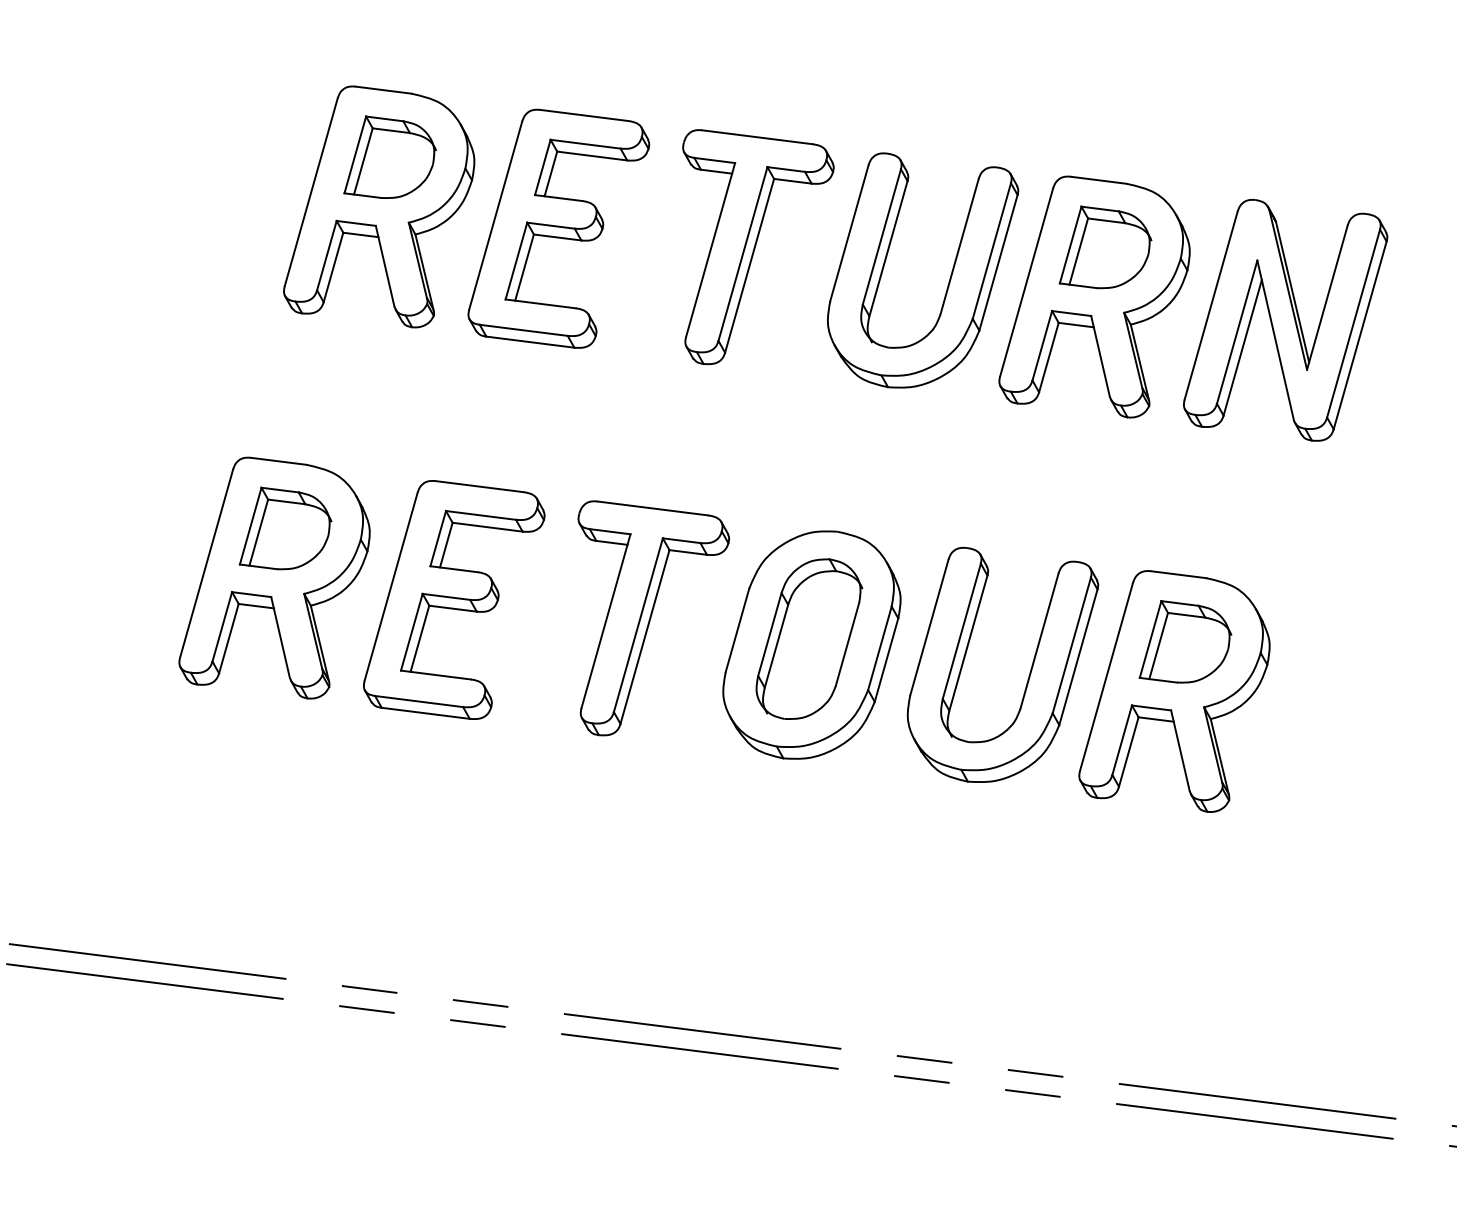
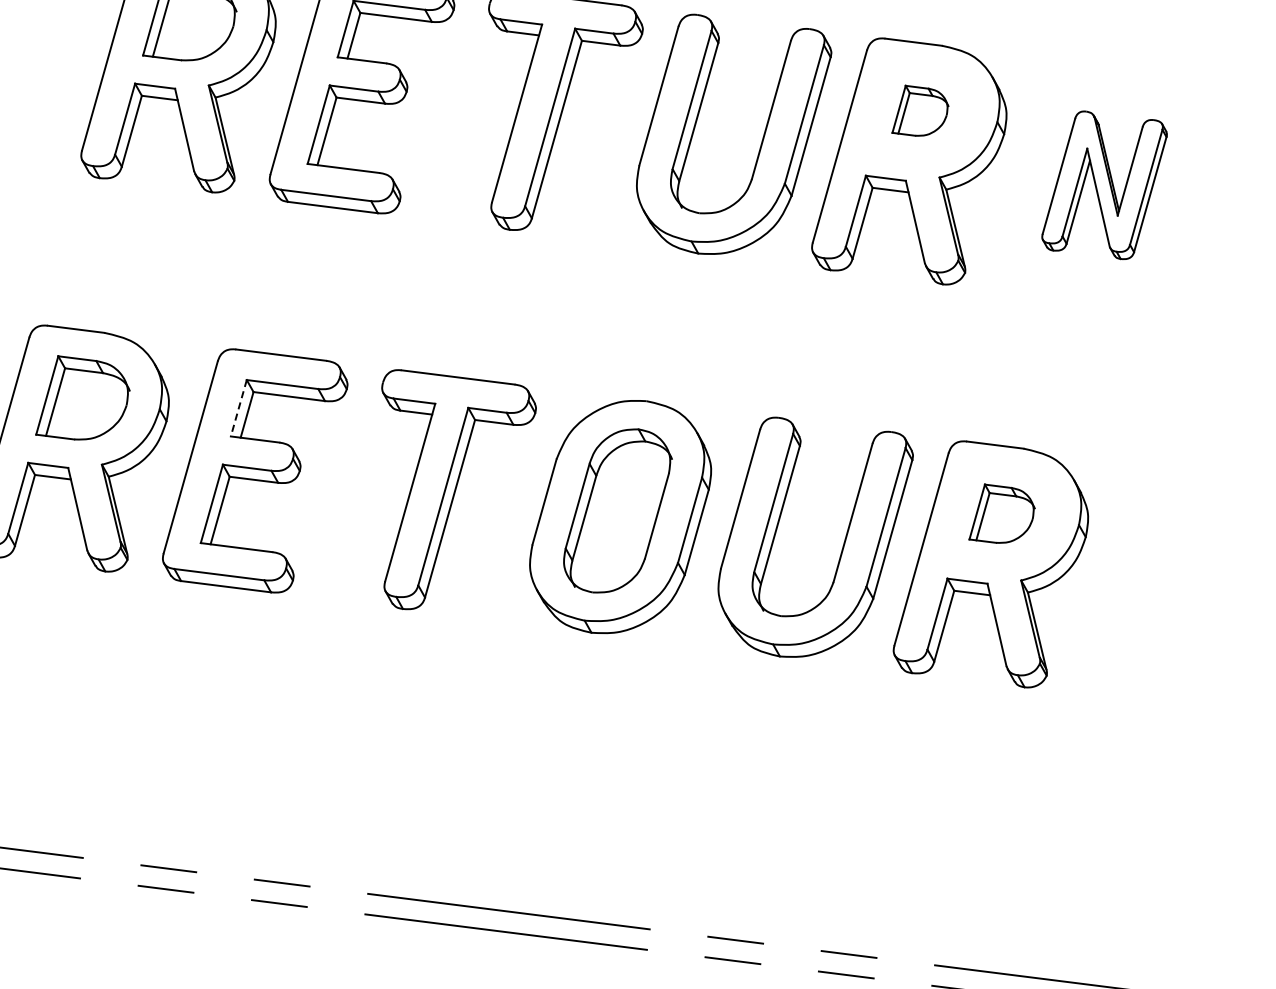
part: (1105, 247) -> (920, 110), size x0.6
part: (1285, 320) -> (1104, 185), size x0.6
line: (438, 538) -> (239, 408), solid -> dashed
part: (1185, 641) -> (1002, 513), size x0.7

